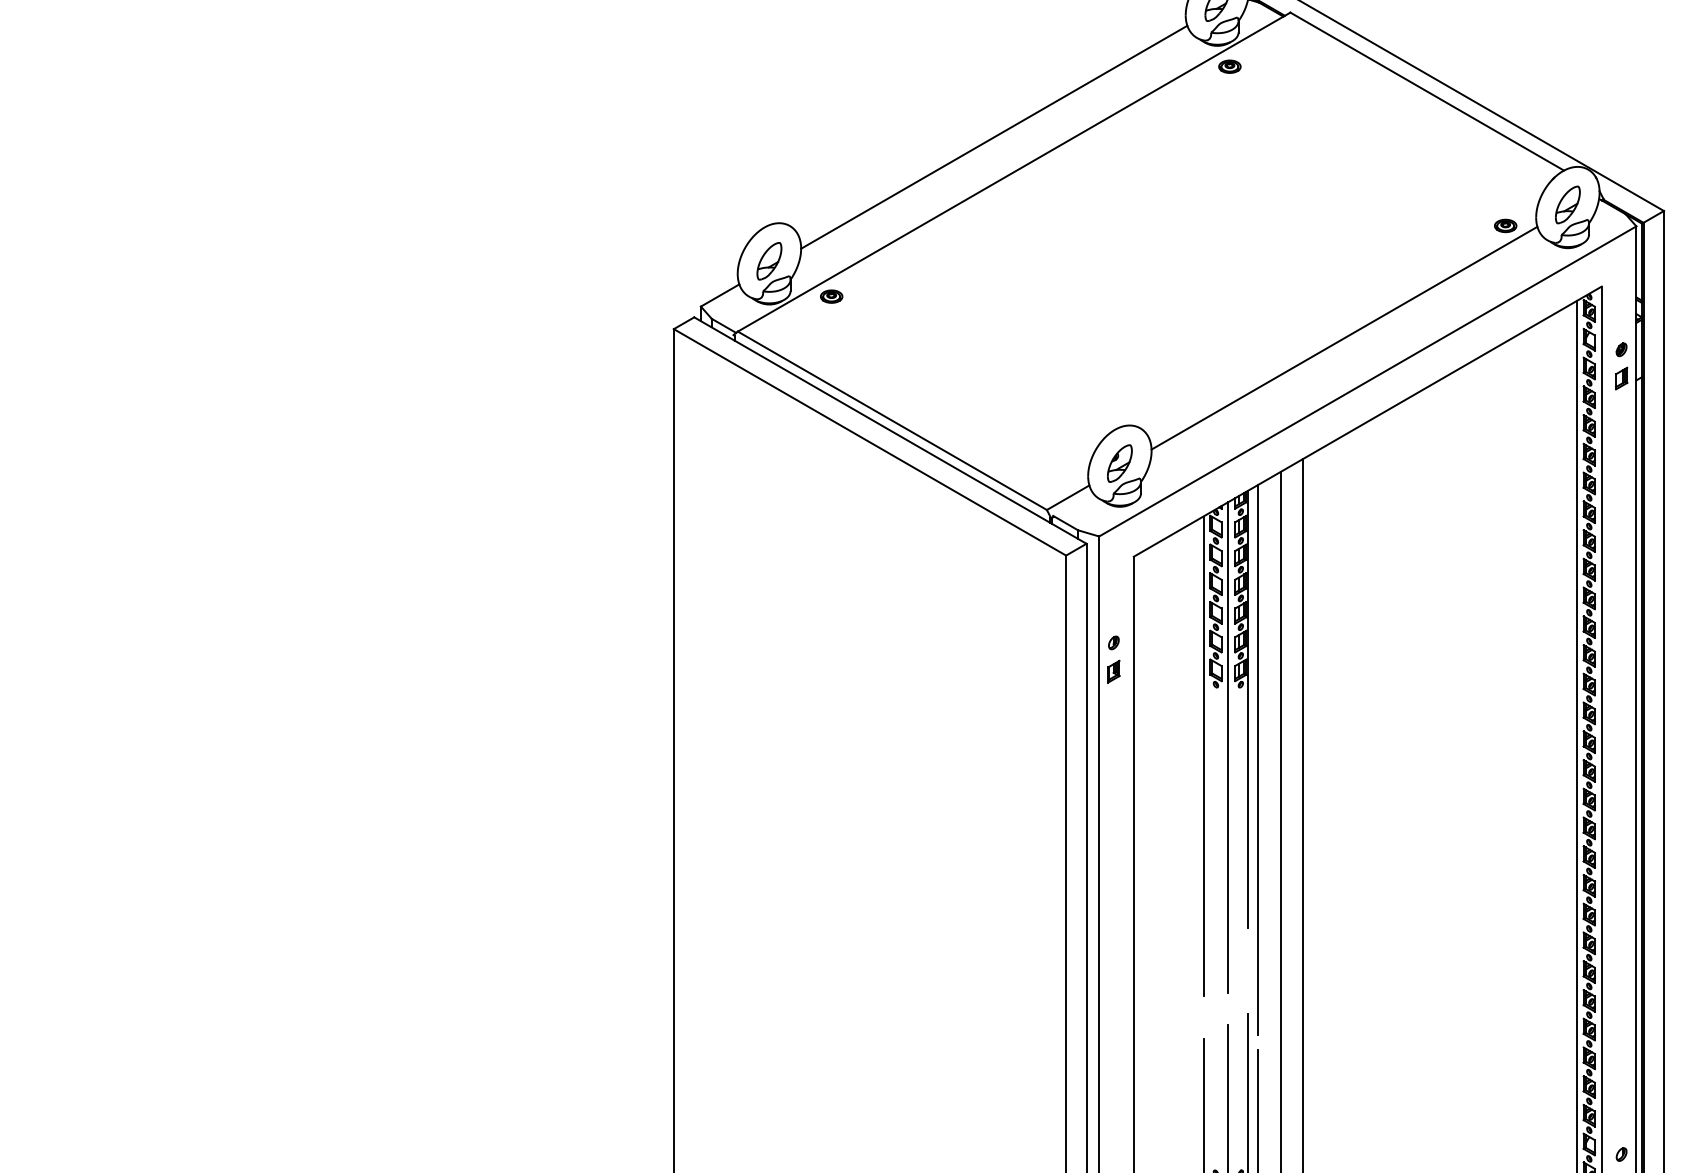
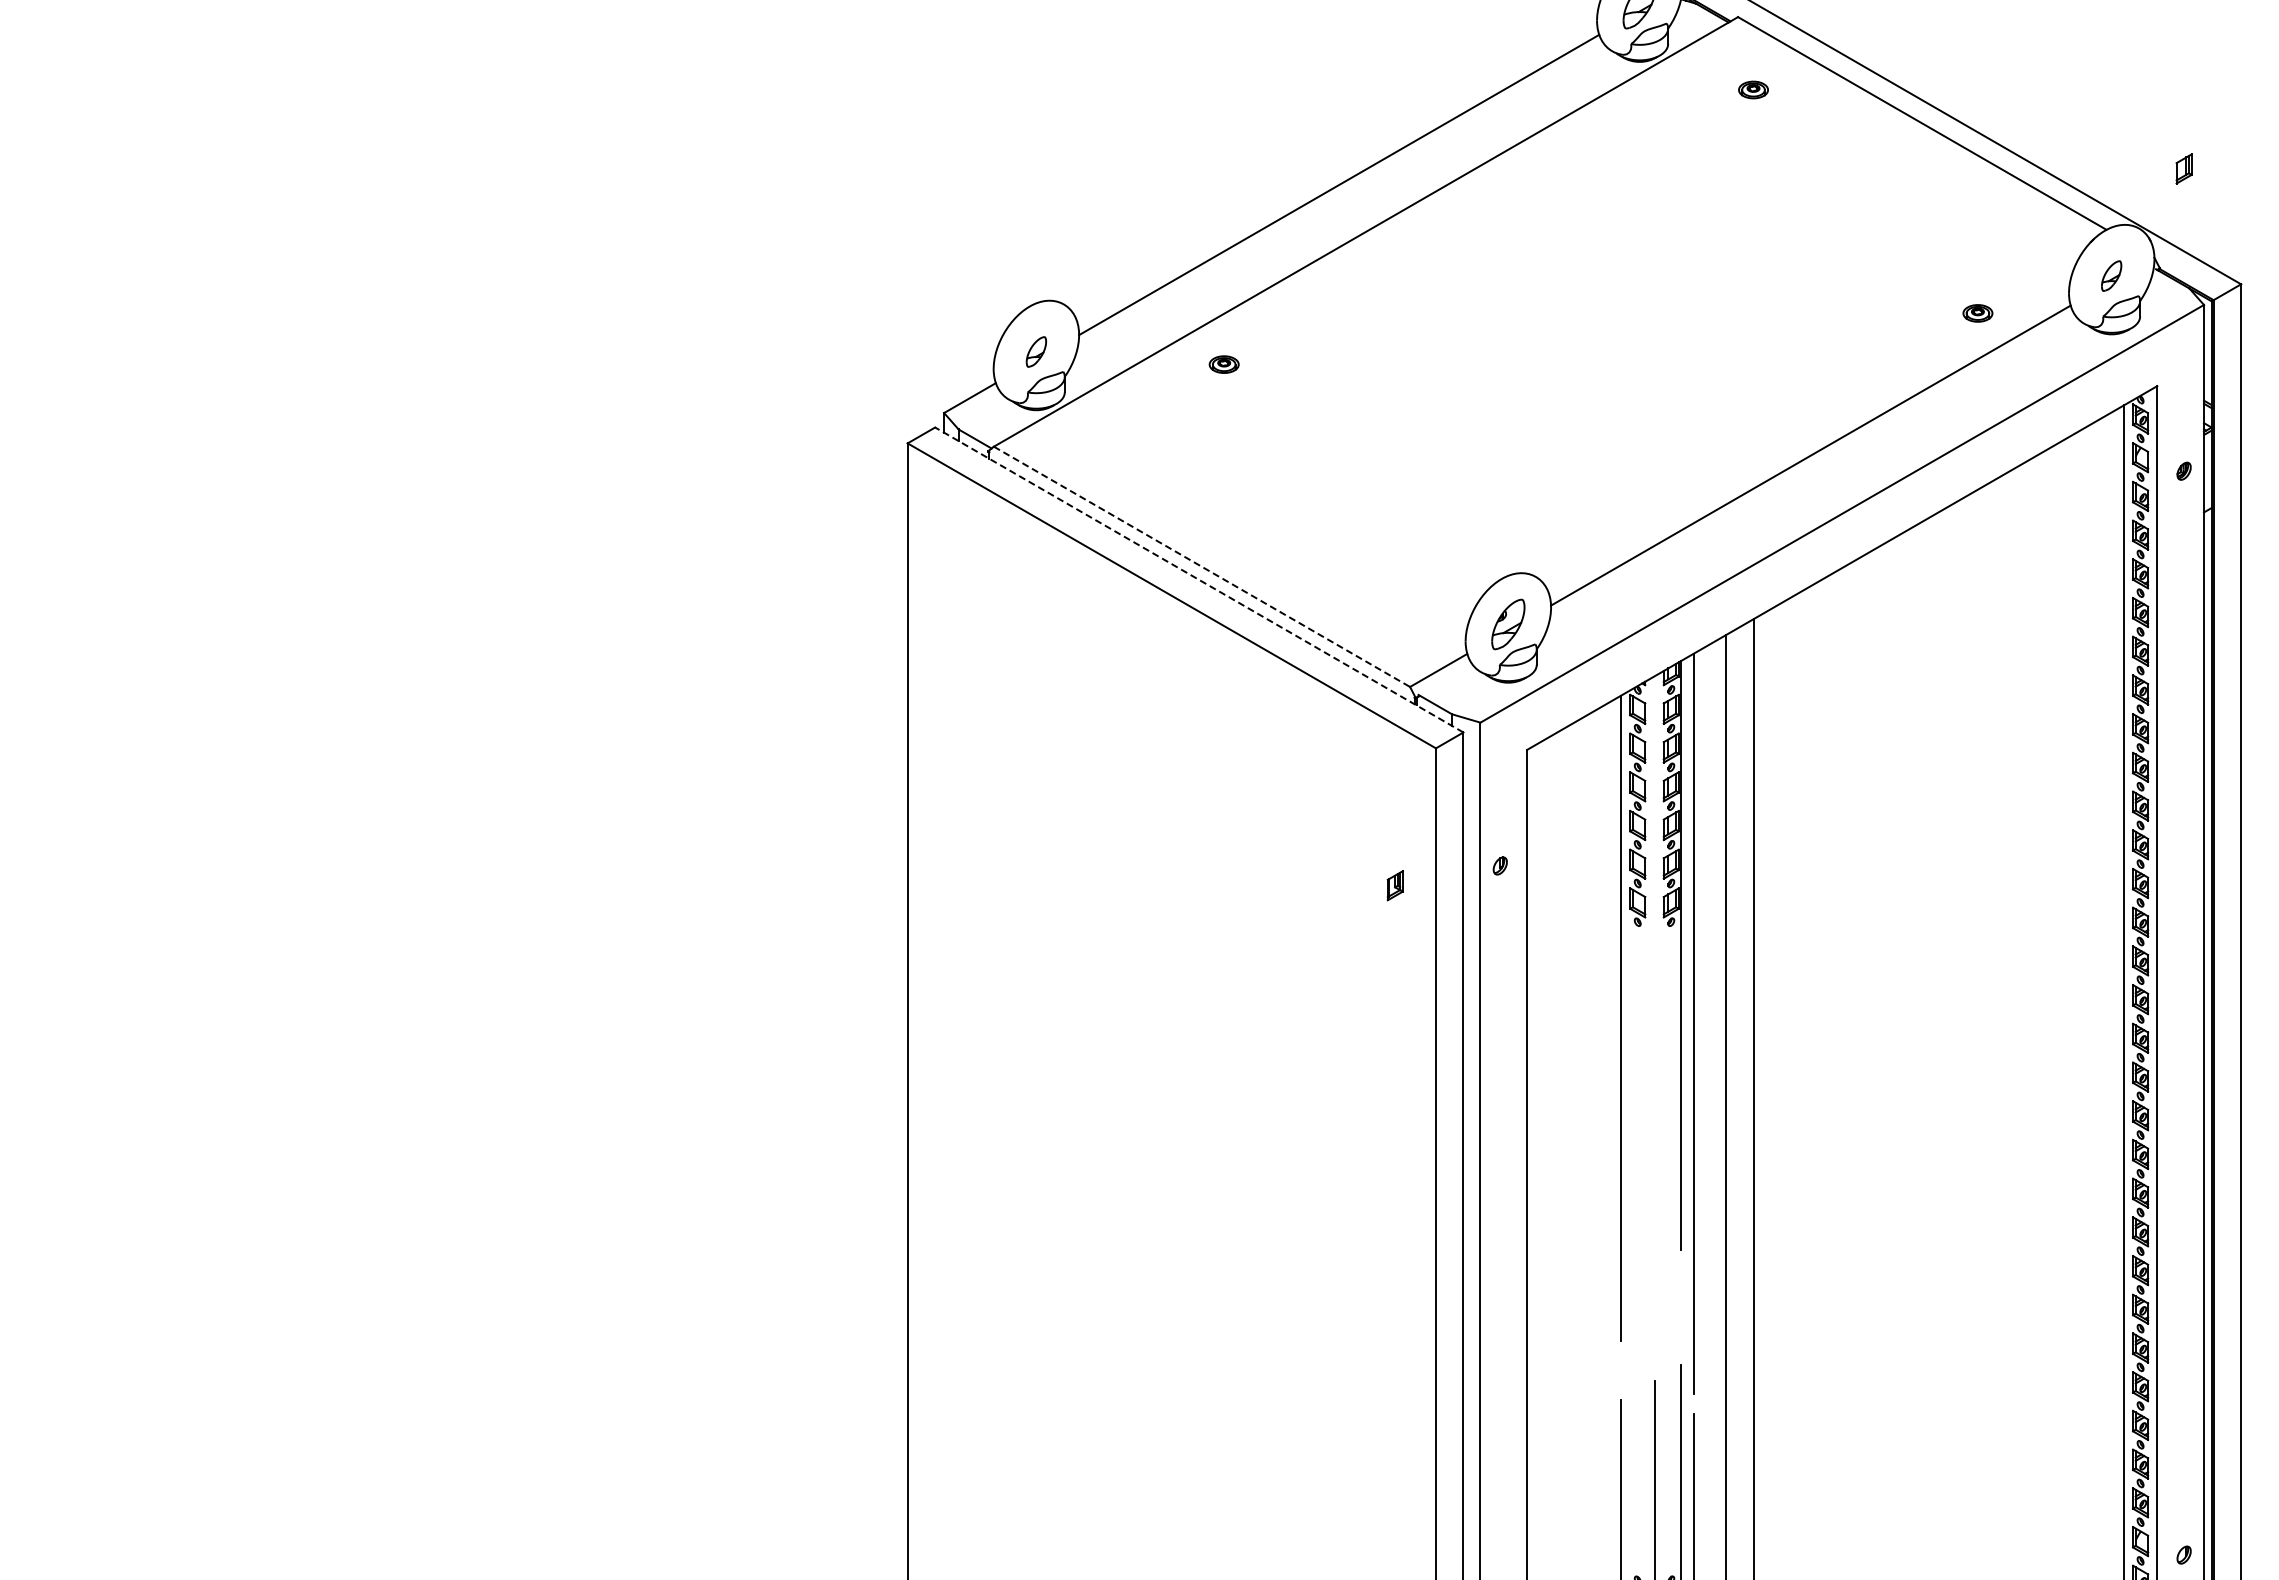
part: (1229, 66) -> (1753, 89), moved
part: (1567, 204) -> (2111, 275), size x0.6
part: (1505, 226) -> (1977, 313), moved
part: (769, 260) -> (1036, 351), size x0.6
part: (831, 296) -> (1223, 364), moved
part: (1621, 378) -> (2183, 168), moved
line: (892, 421) -> (1202, 567), solid -> dashed
line: (890, 430) -> (1199, 580), solid -> dashed
part: (1113, 671) -> (1394, 885), moved
line: (1228, 747) -> (1654, 1007), removed

